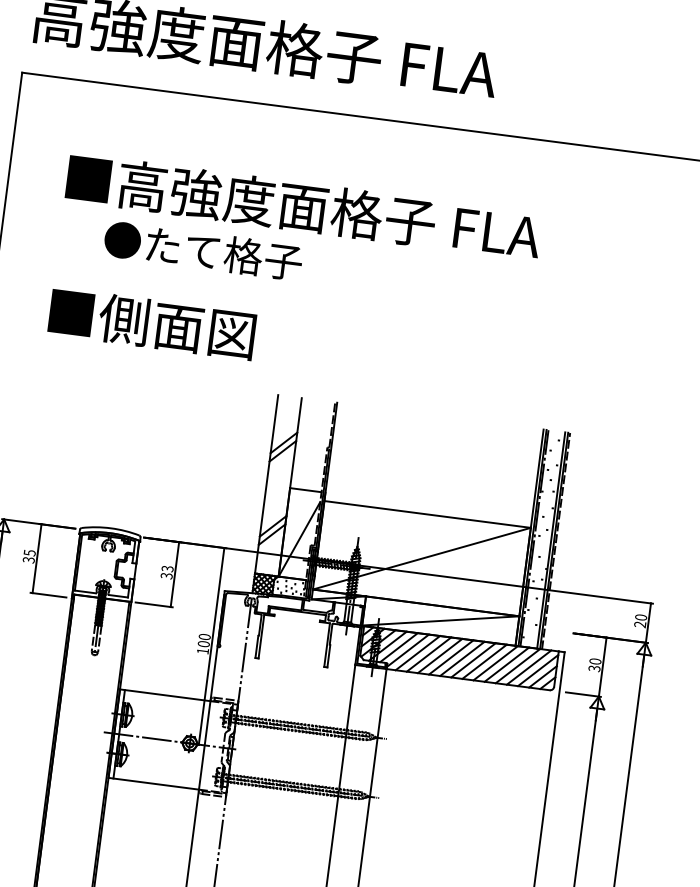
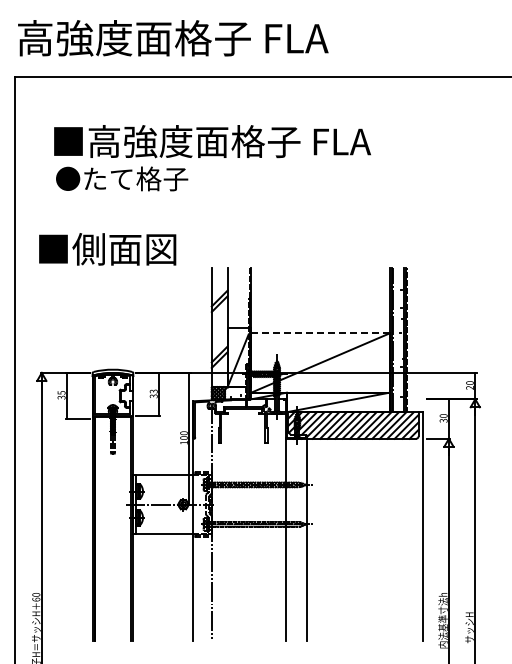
text: (204, 250) -> (122, 178), moved
text: (151, 324) -> (107, 249), moved
line: (426, 514) -> (319, 333), solid -> dashed

